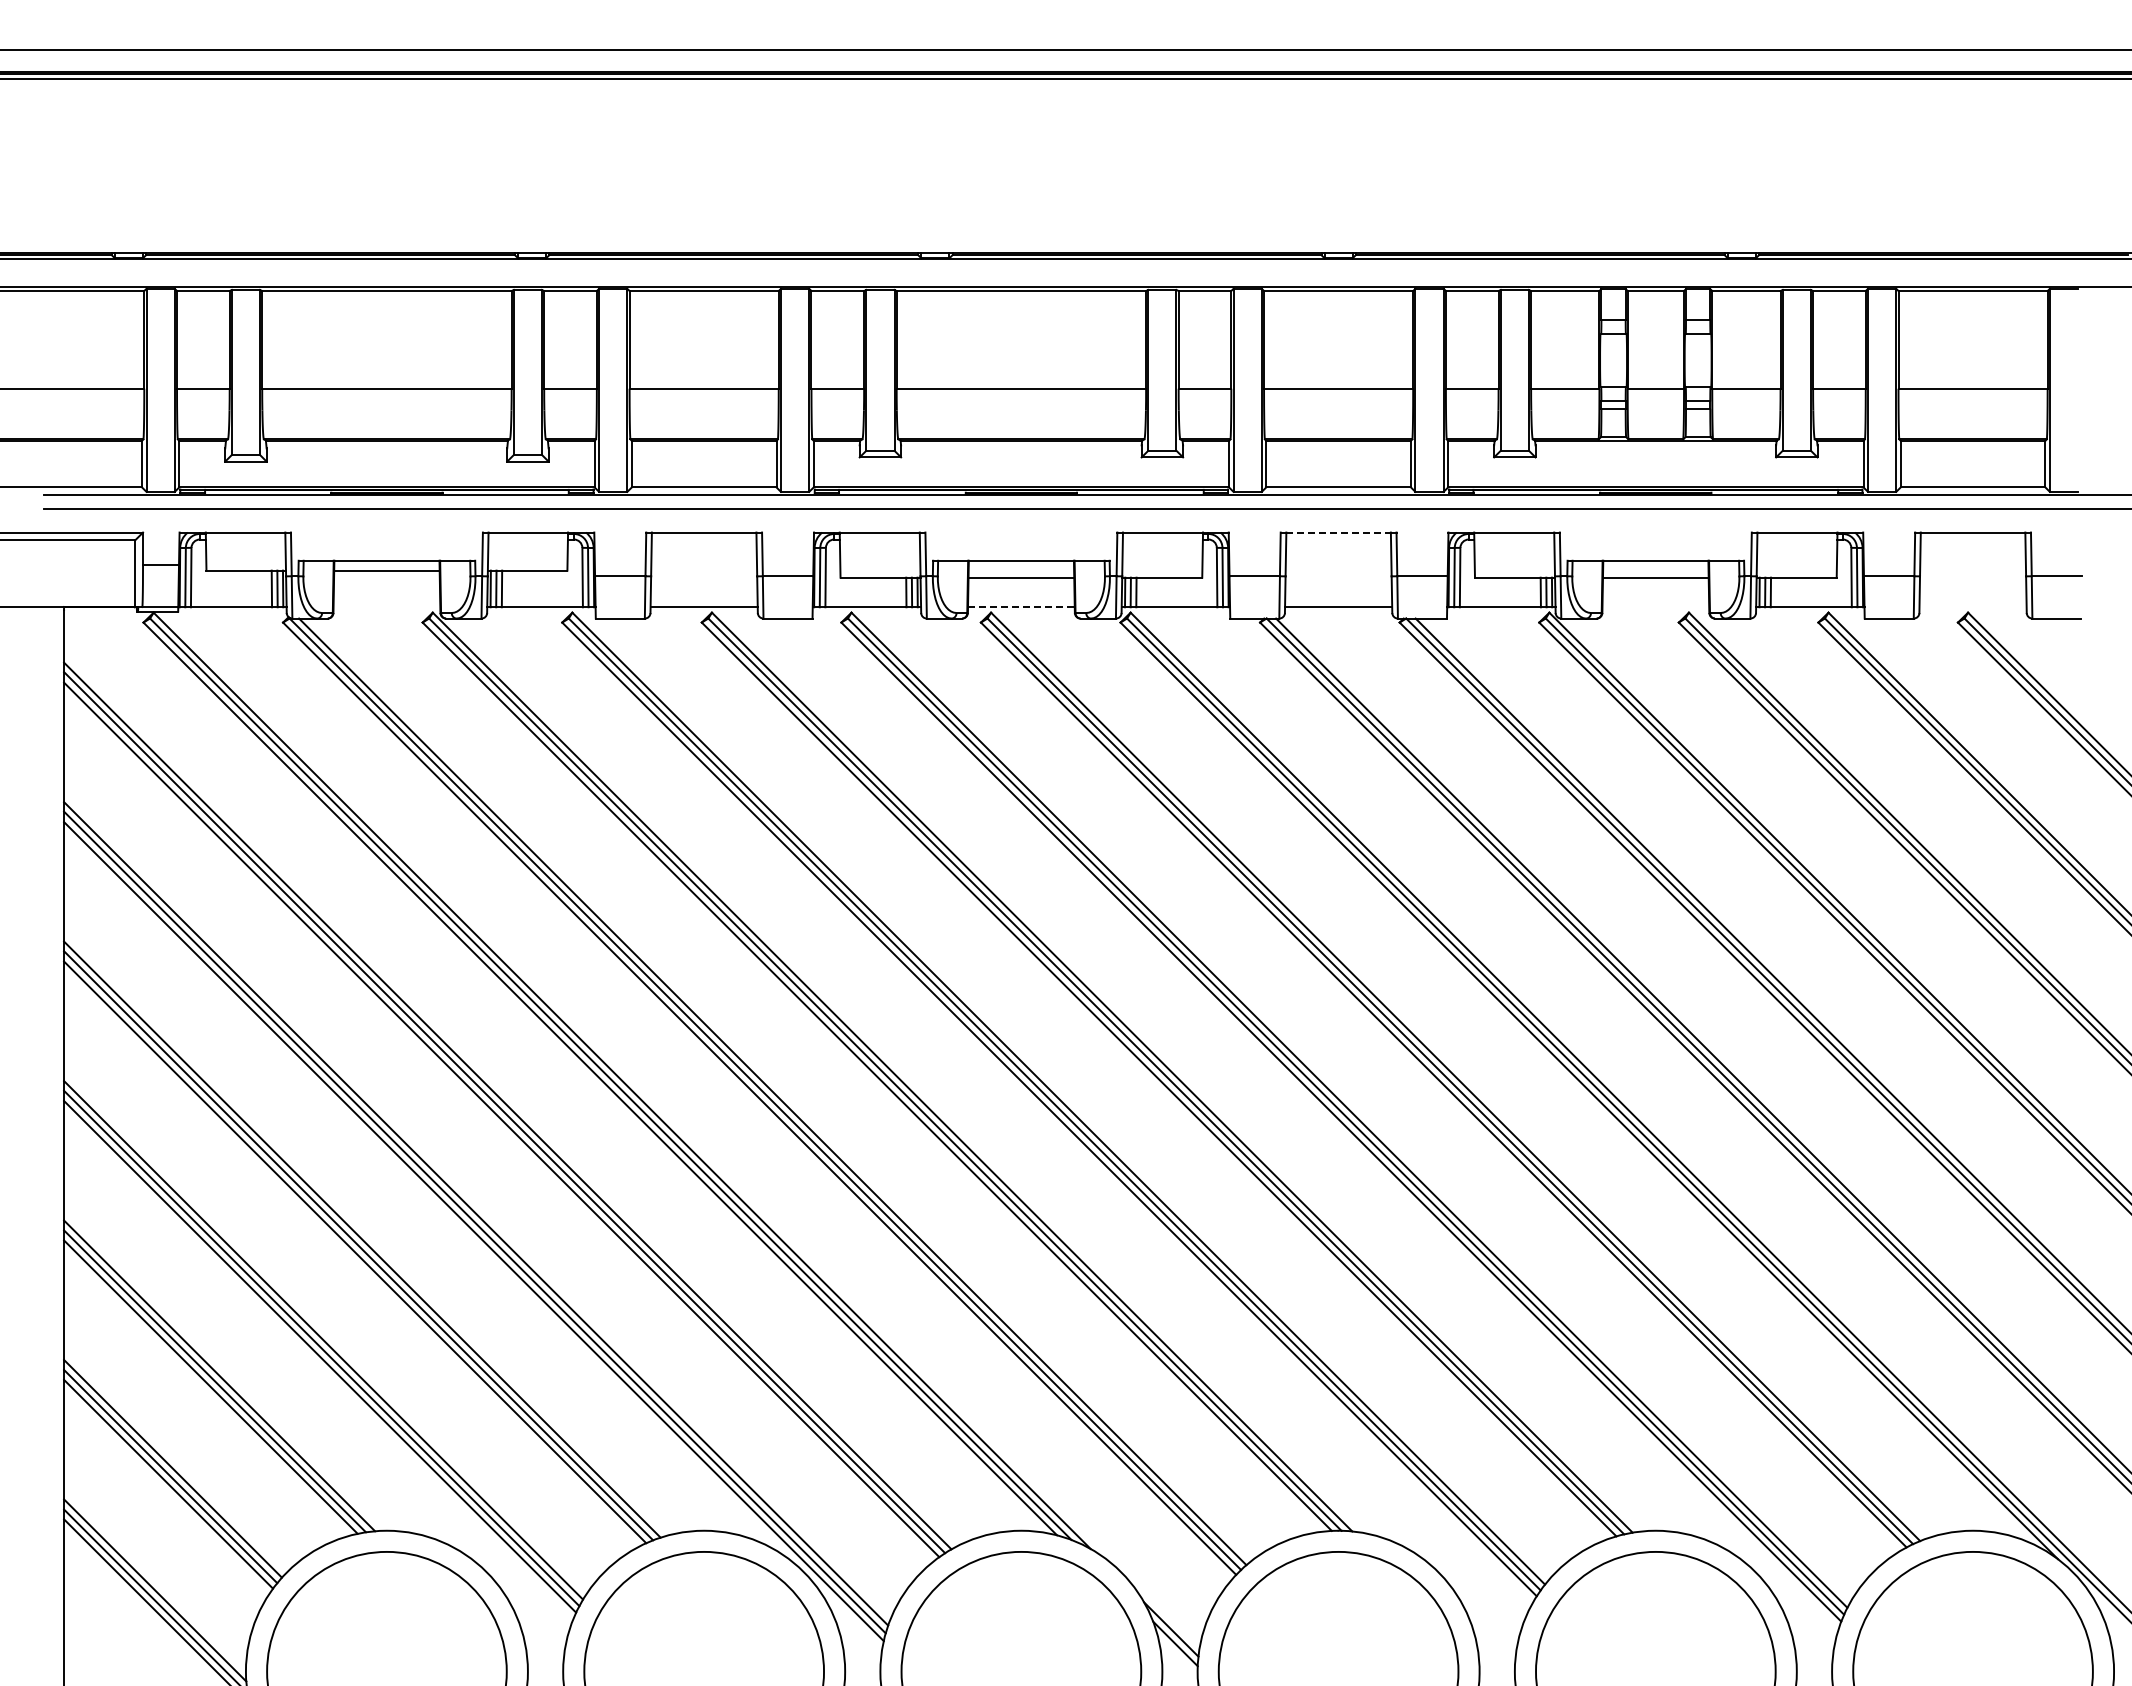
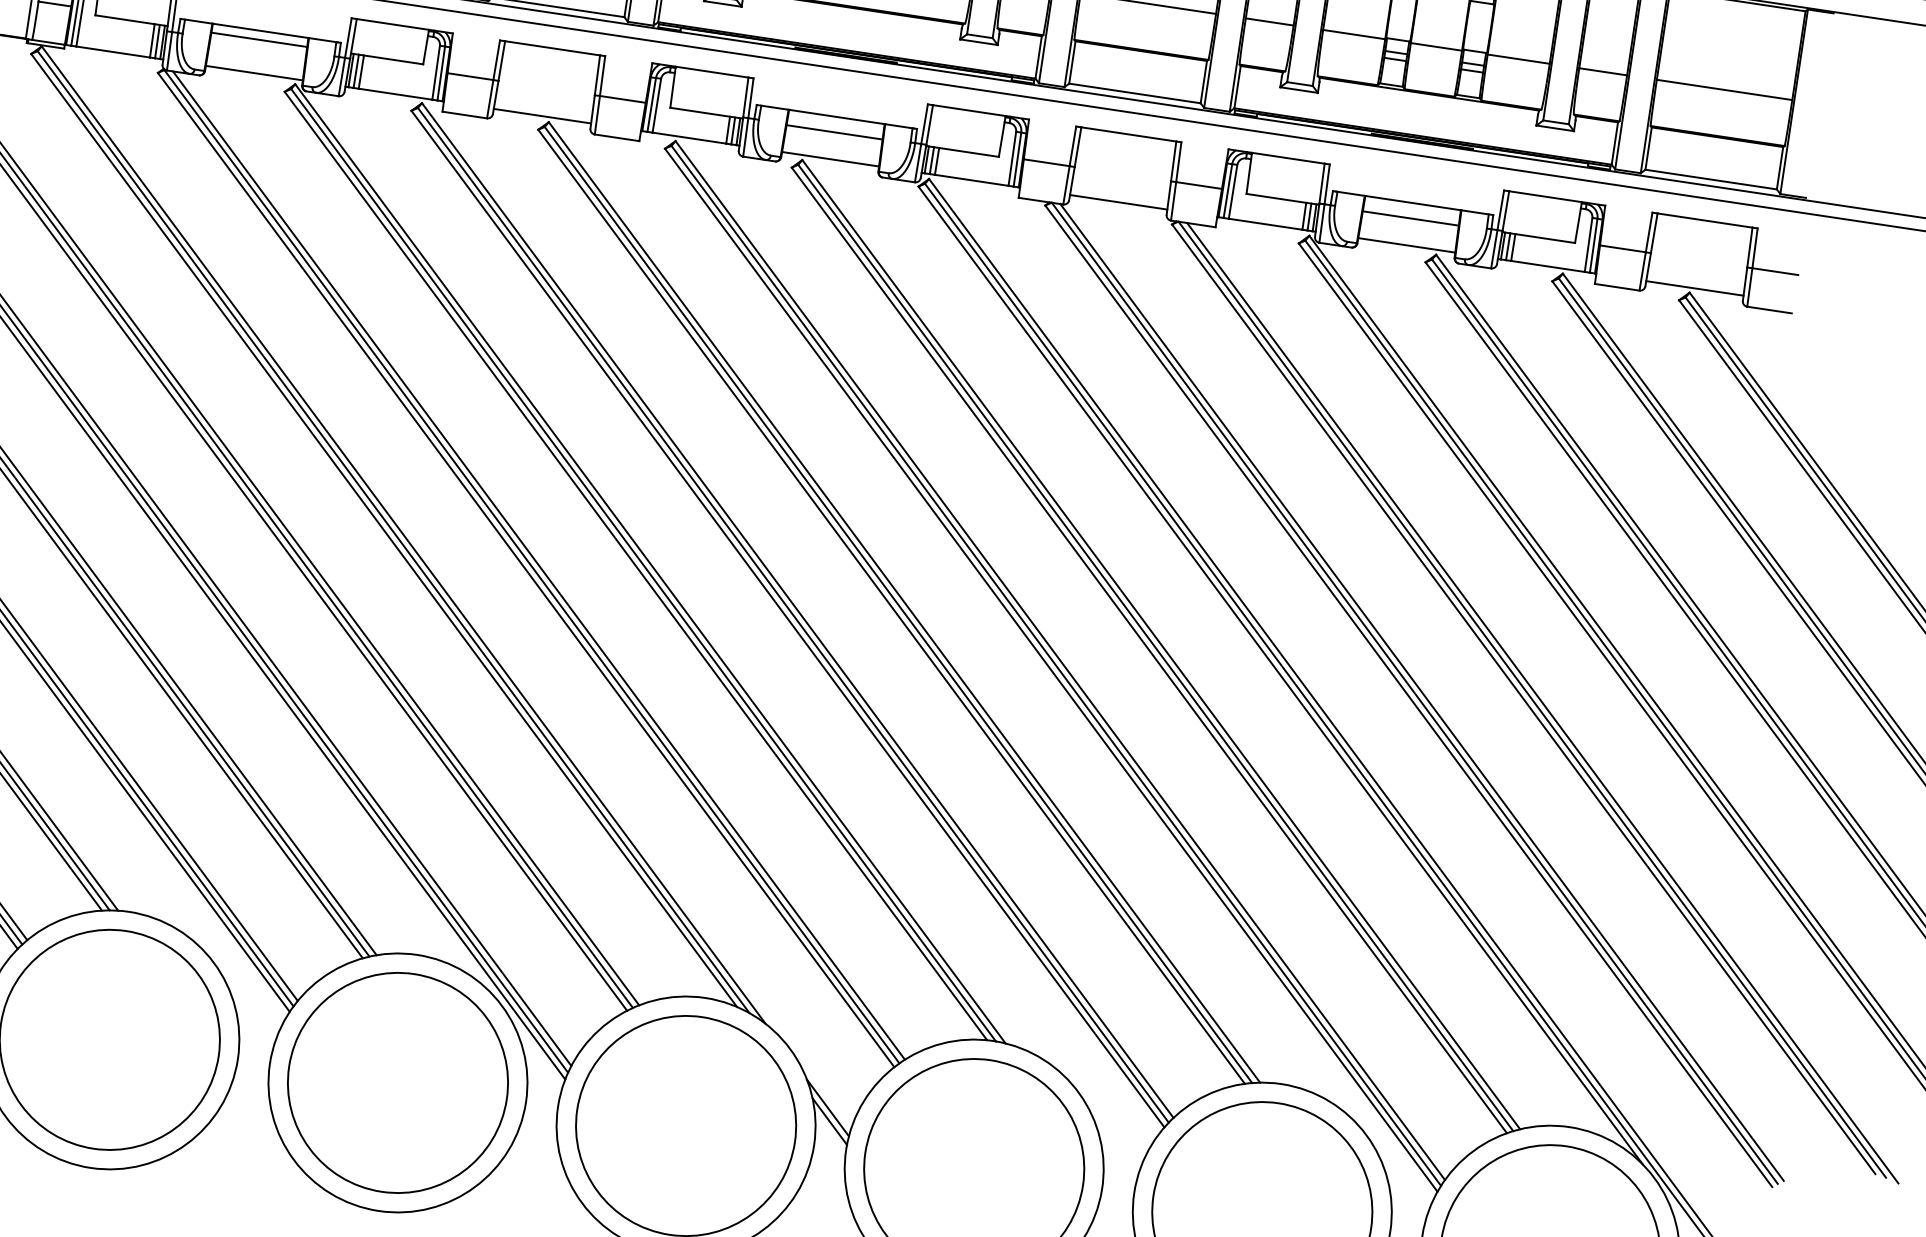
line: (1339, 532) -> (1129, 134), dashed -> solid
line: (386, 607) -> (253, 73), added
line: (1021, 607) -> (830, 159), dashed -> solid
line: (1655, 607) -> (1406, 245), added
line: (1972, 607) -> (1694, 288), added

